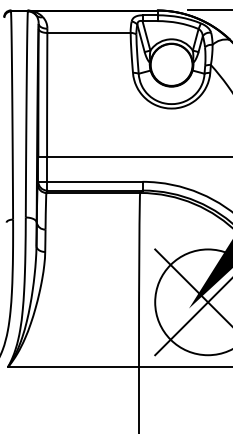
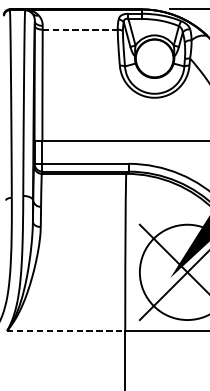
line: (89, 32) -> (80, 29), solid -> dashed
line: (73, 367) -> (66, 331), solid -> dashed

